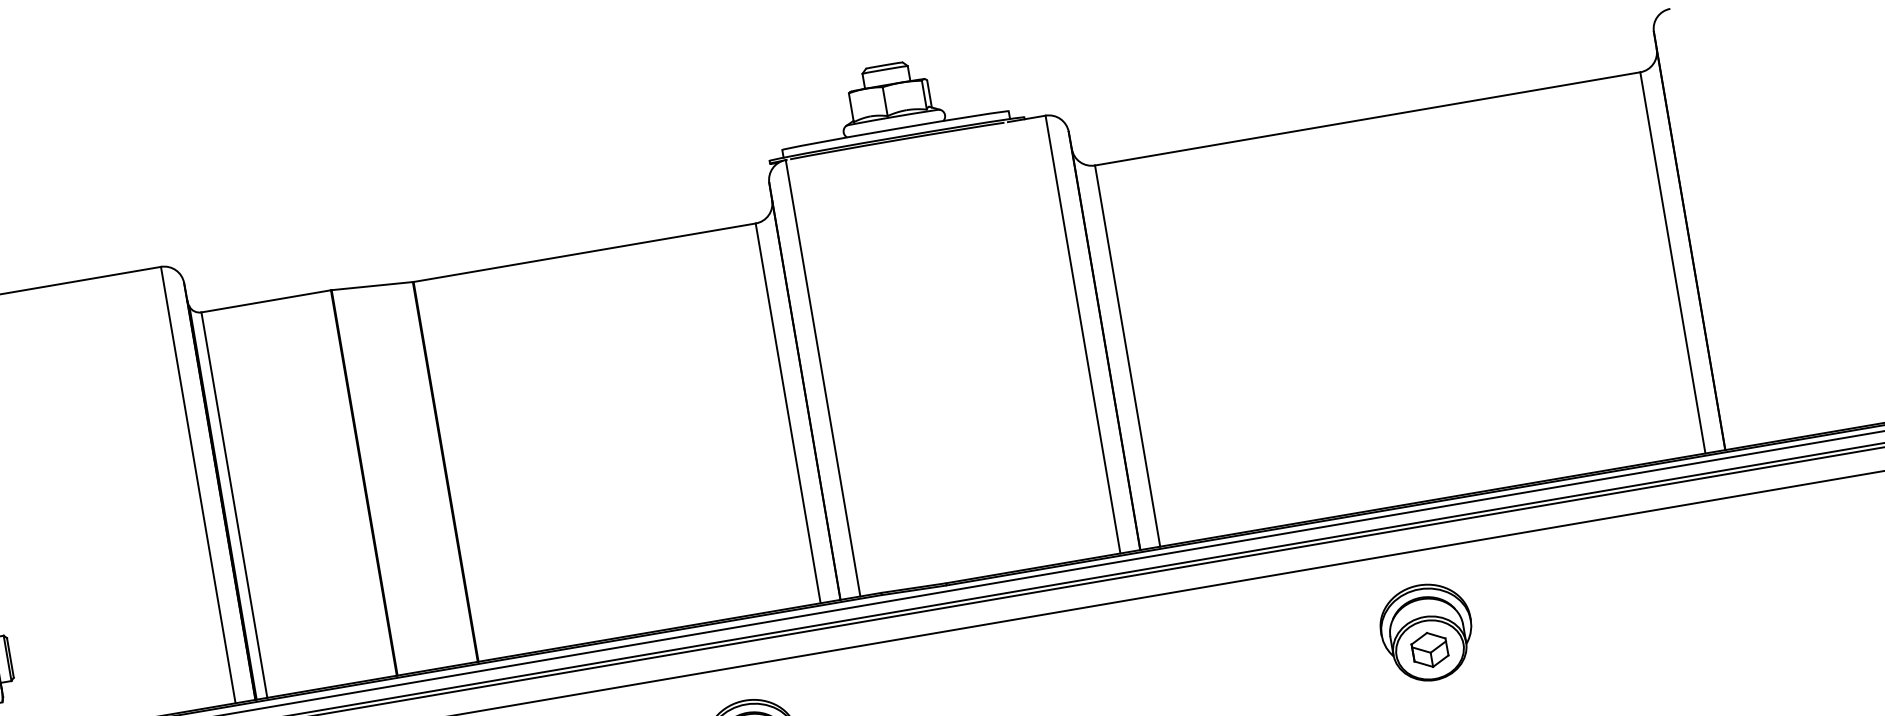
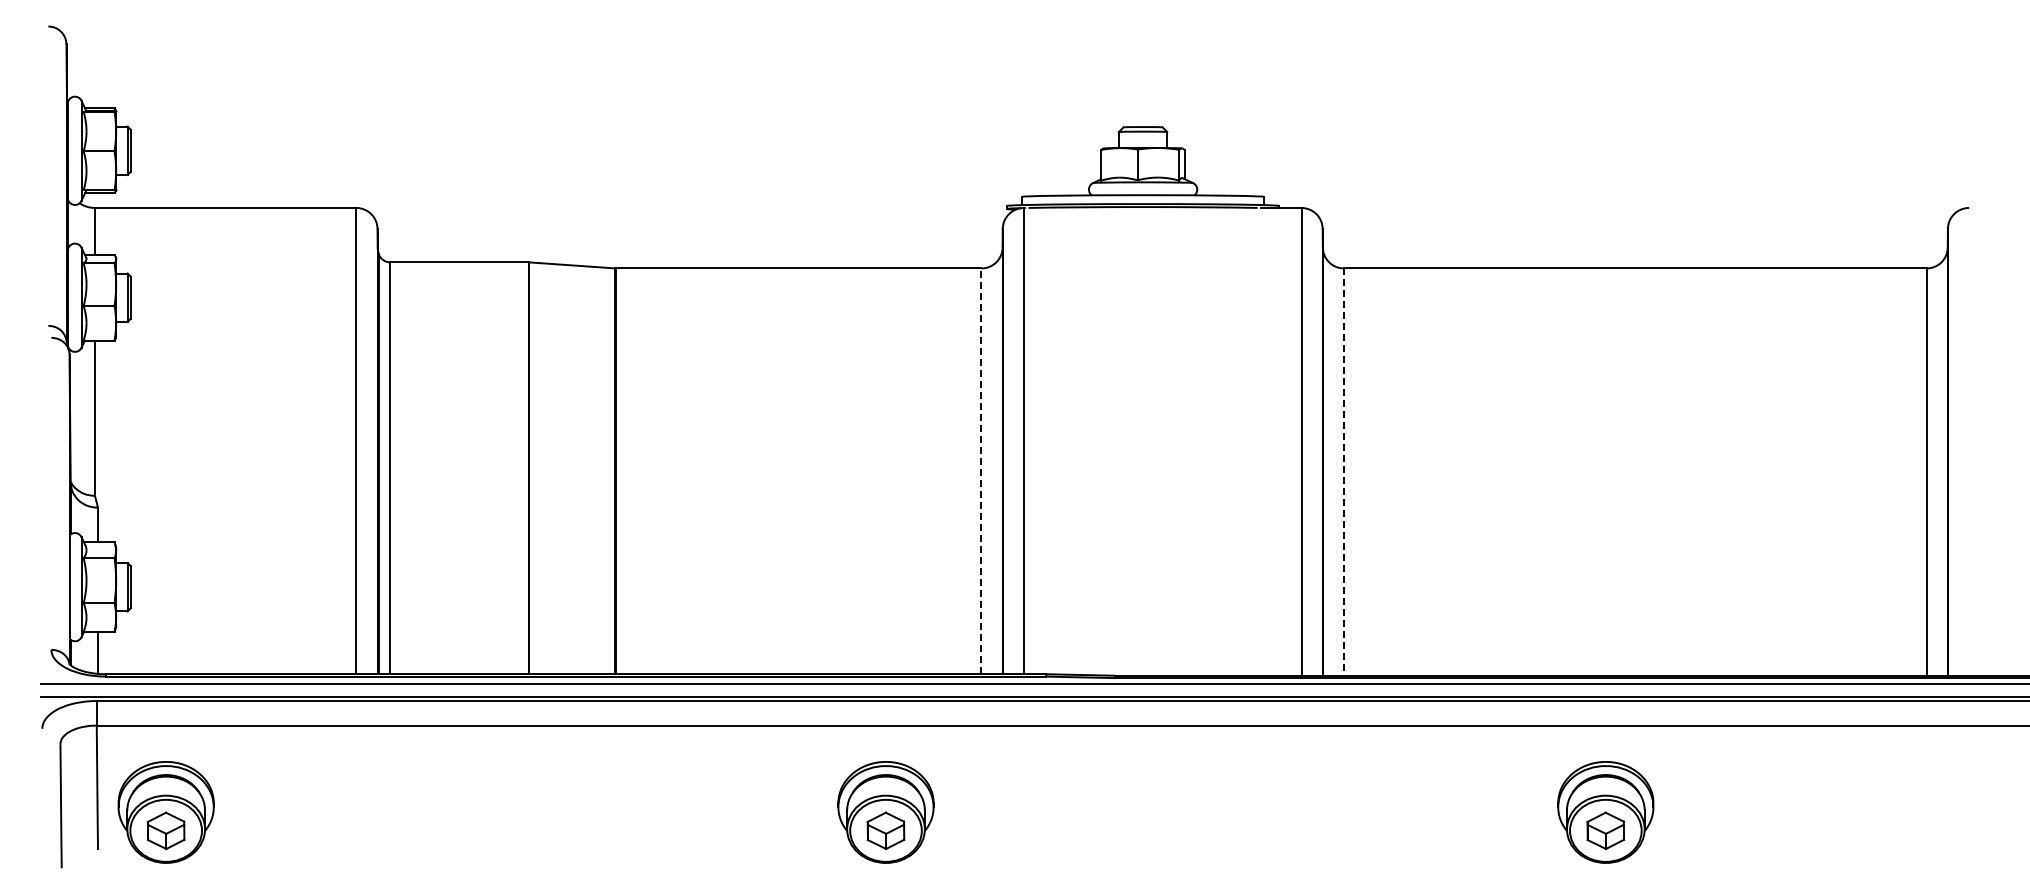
line: (1128, 356) -> (1344, 472), solid -> dashed
line: (788, 413) -> (981, 471), solid -> dashed

